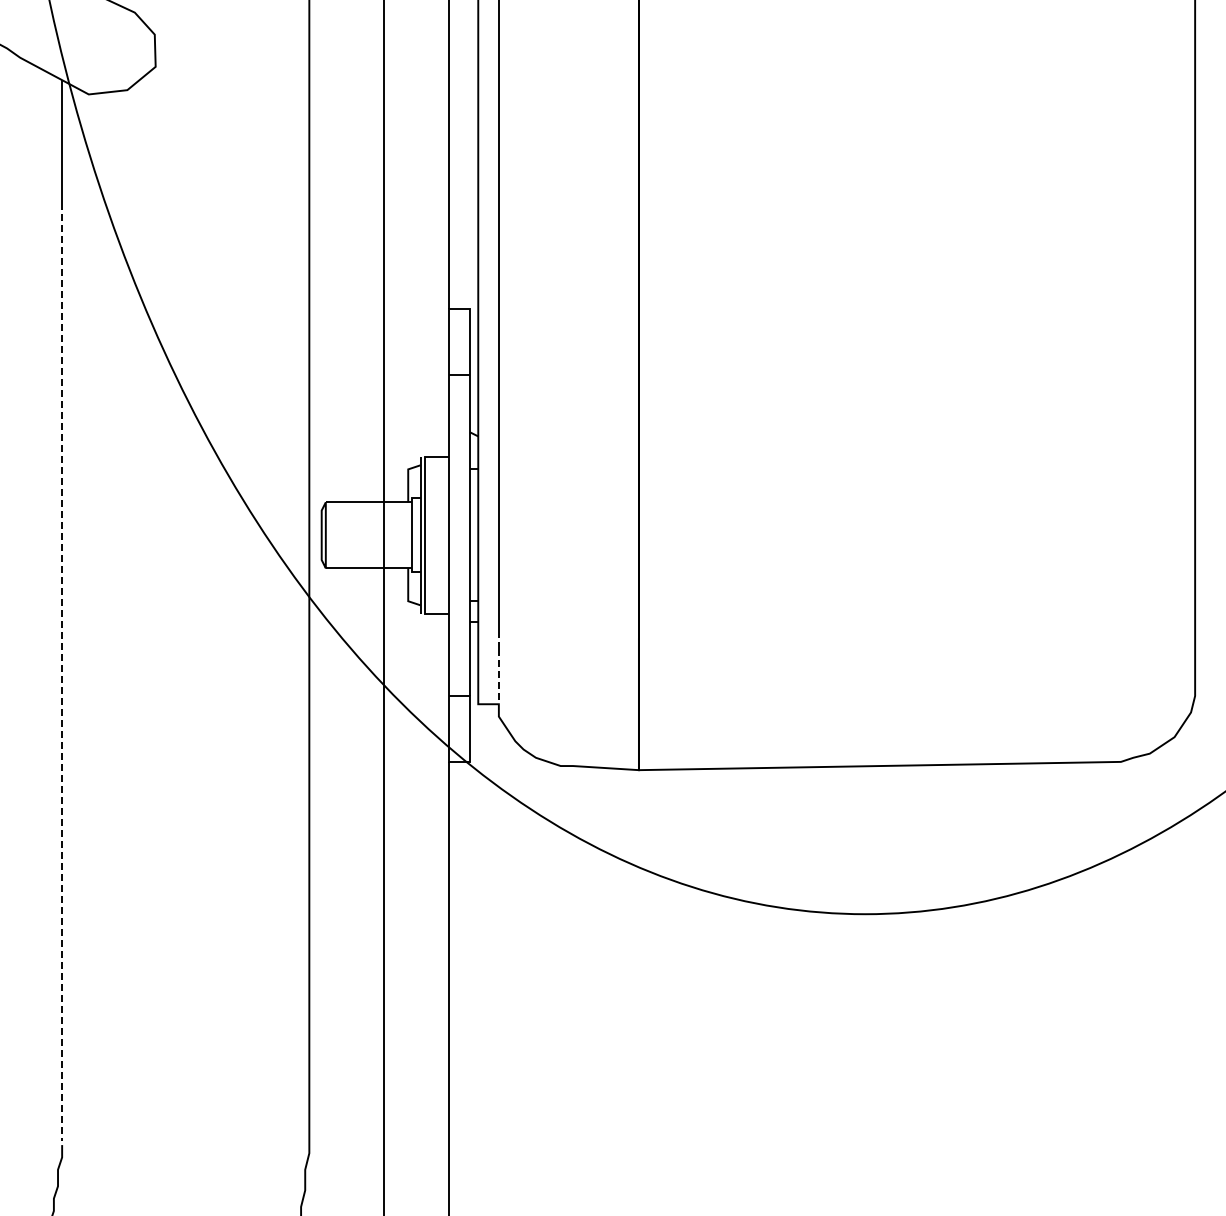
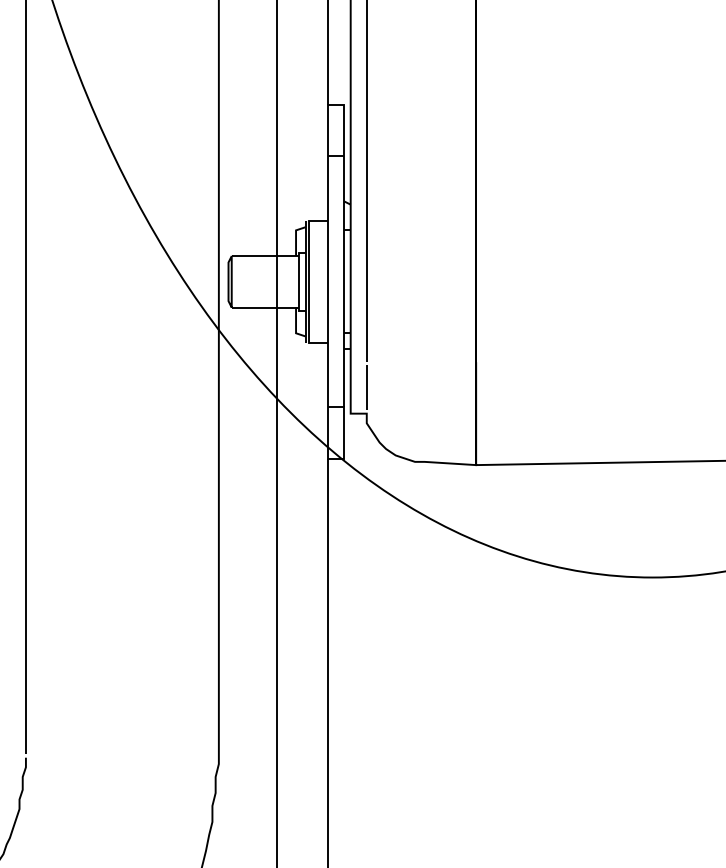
line: (62, 673) -> (26, 389), dashed -> solid
line: (498, 674) -> (366, 390), dashed -> solid

